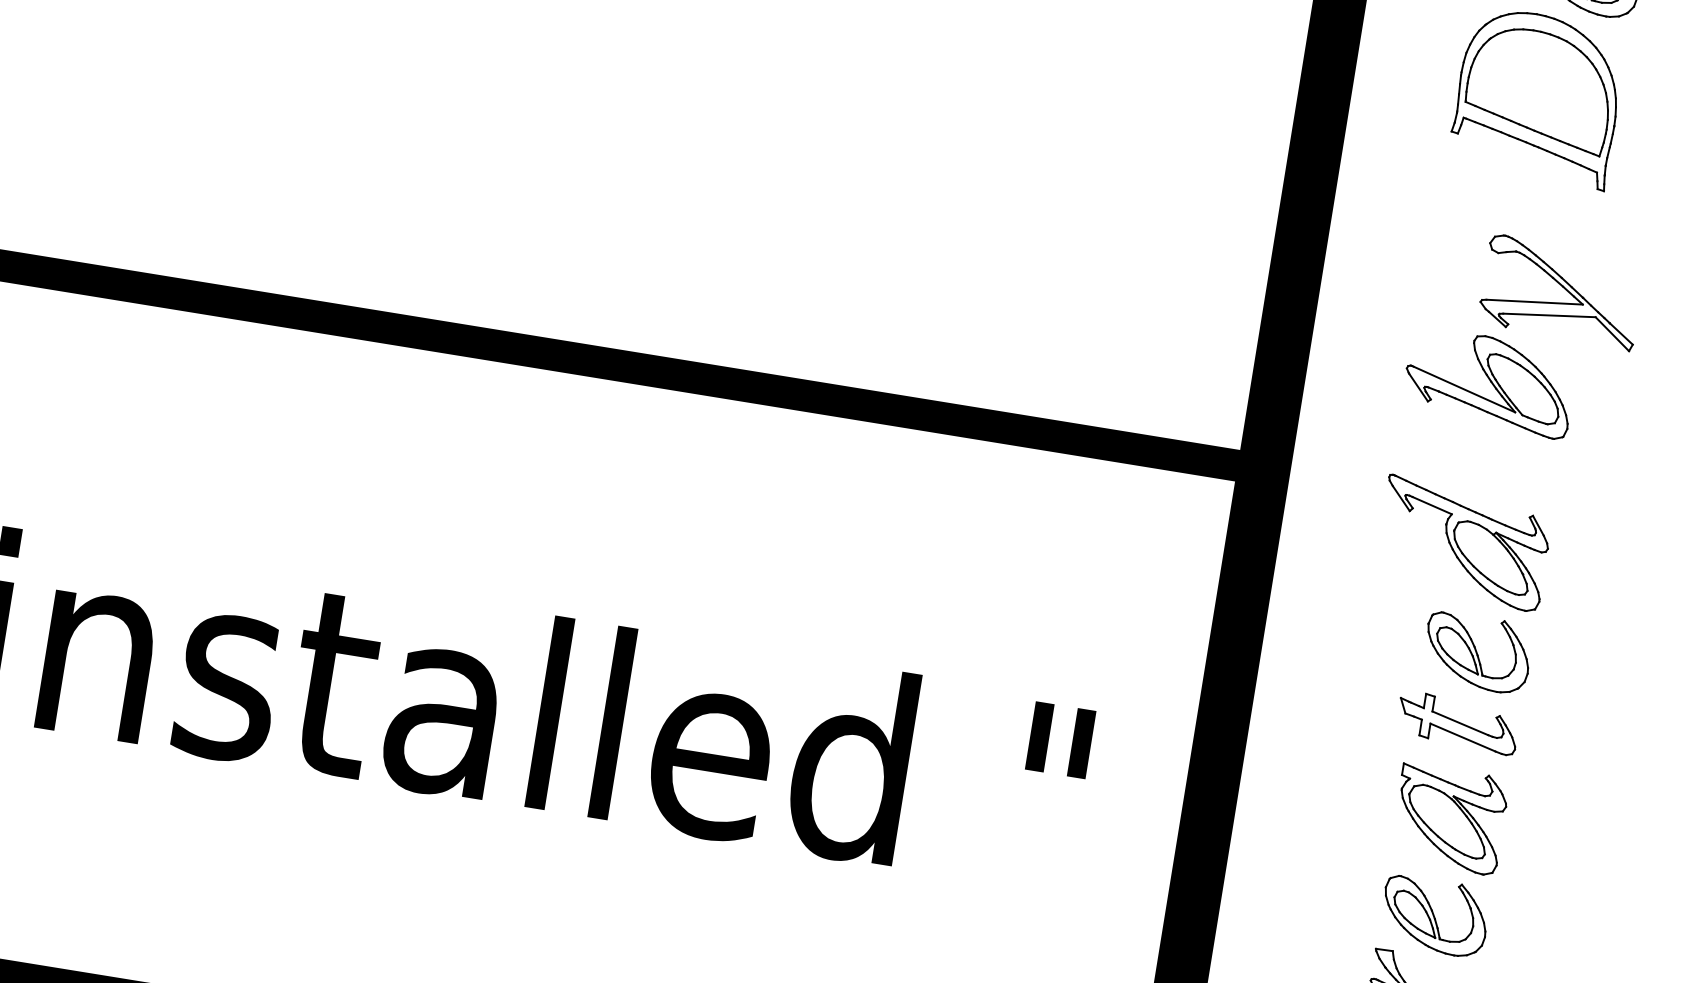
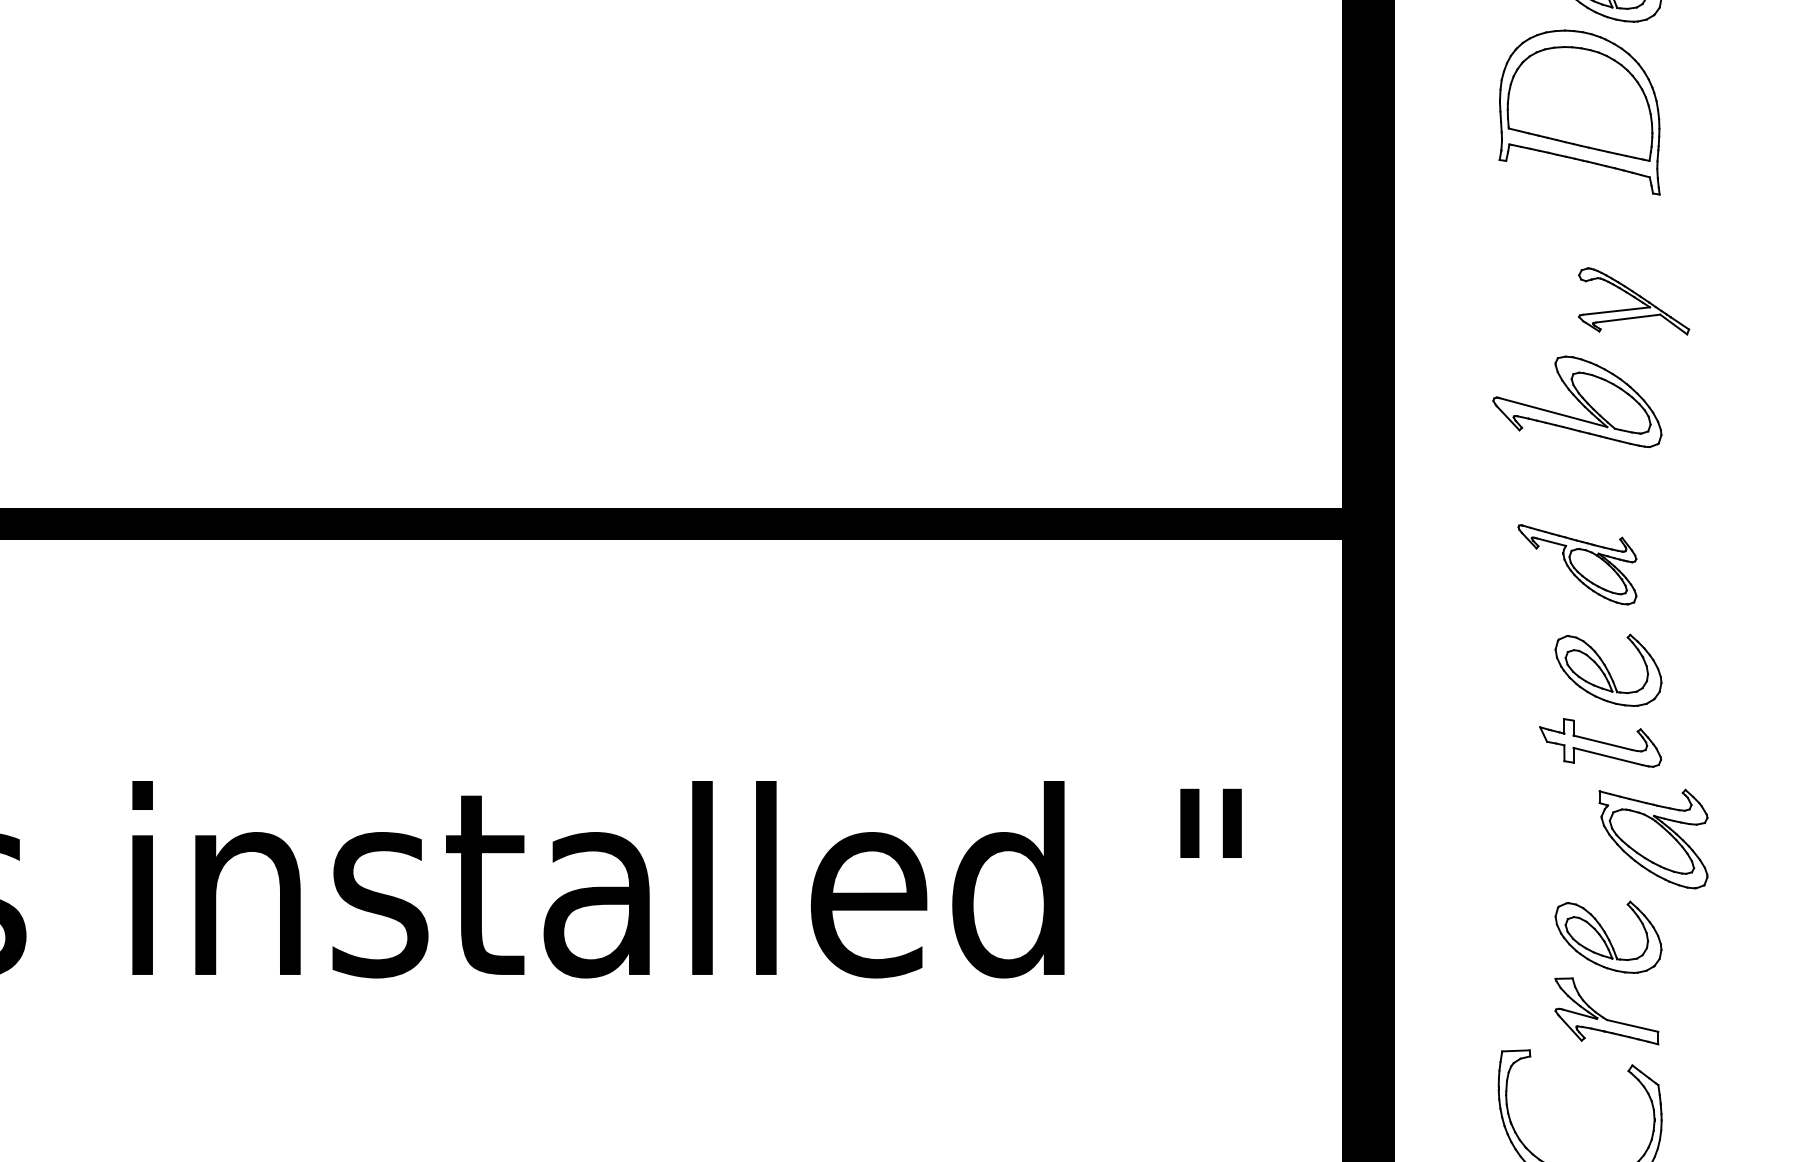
part: (1561, 292) -> (1633, 301), size x0.7
part: (1463, 543) -> (1577, 564), size x0.7
part: (1449, 818) -> (1653, 838), moved

